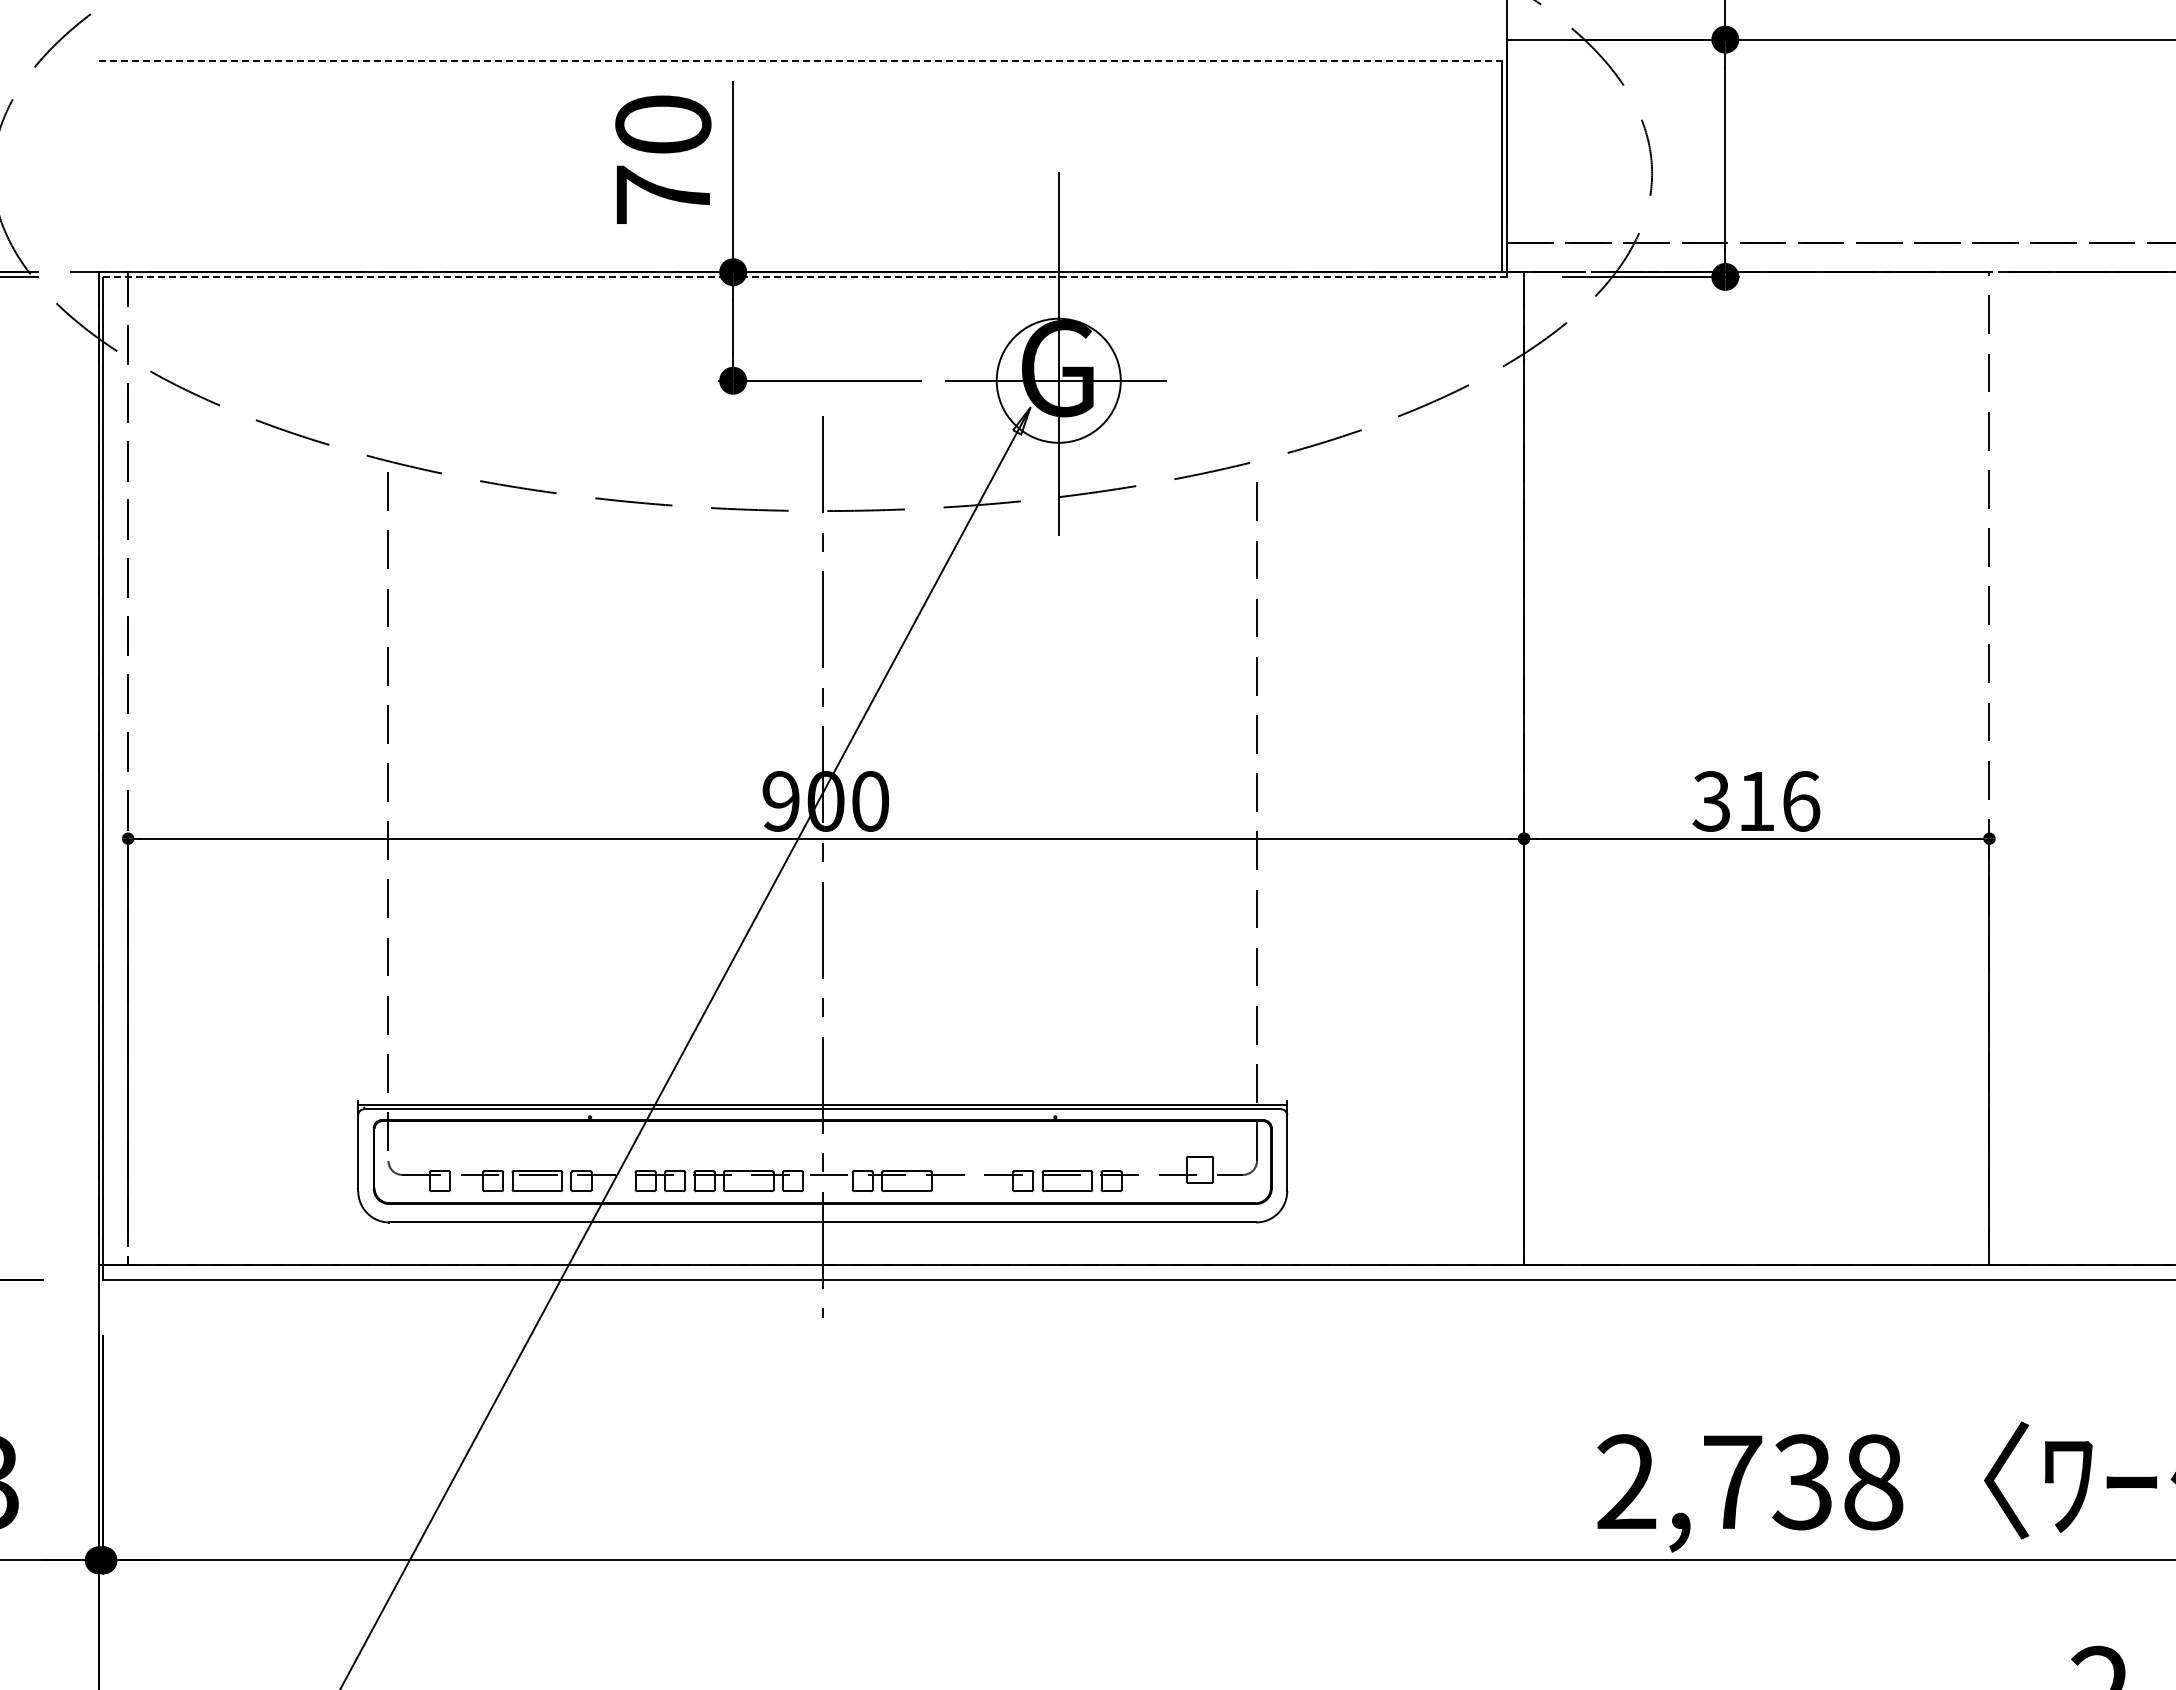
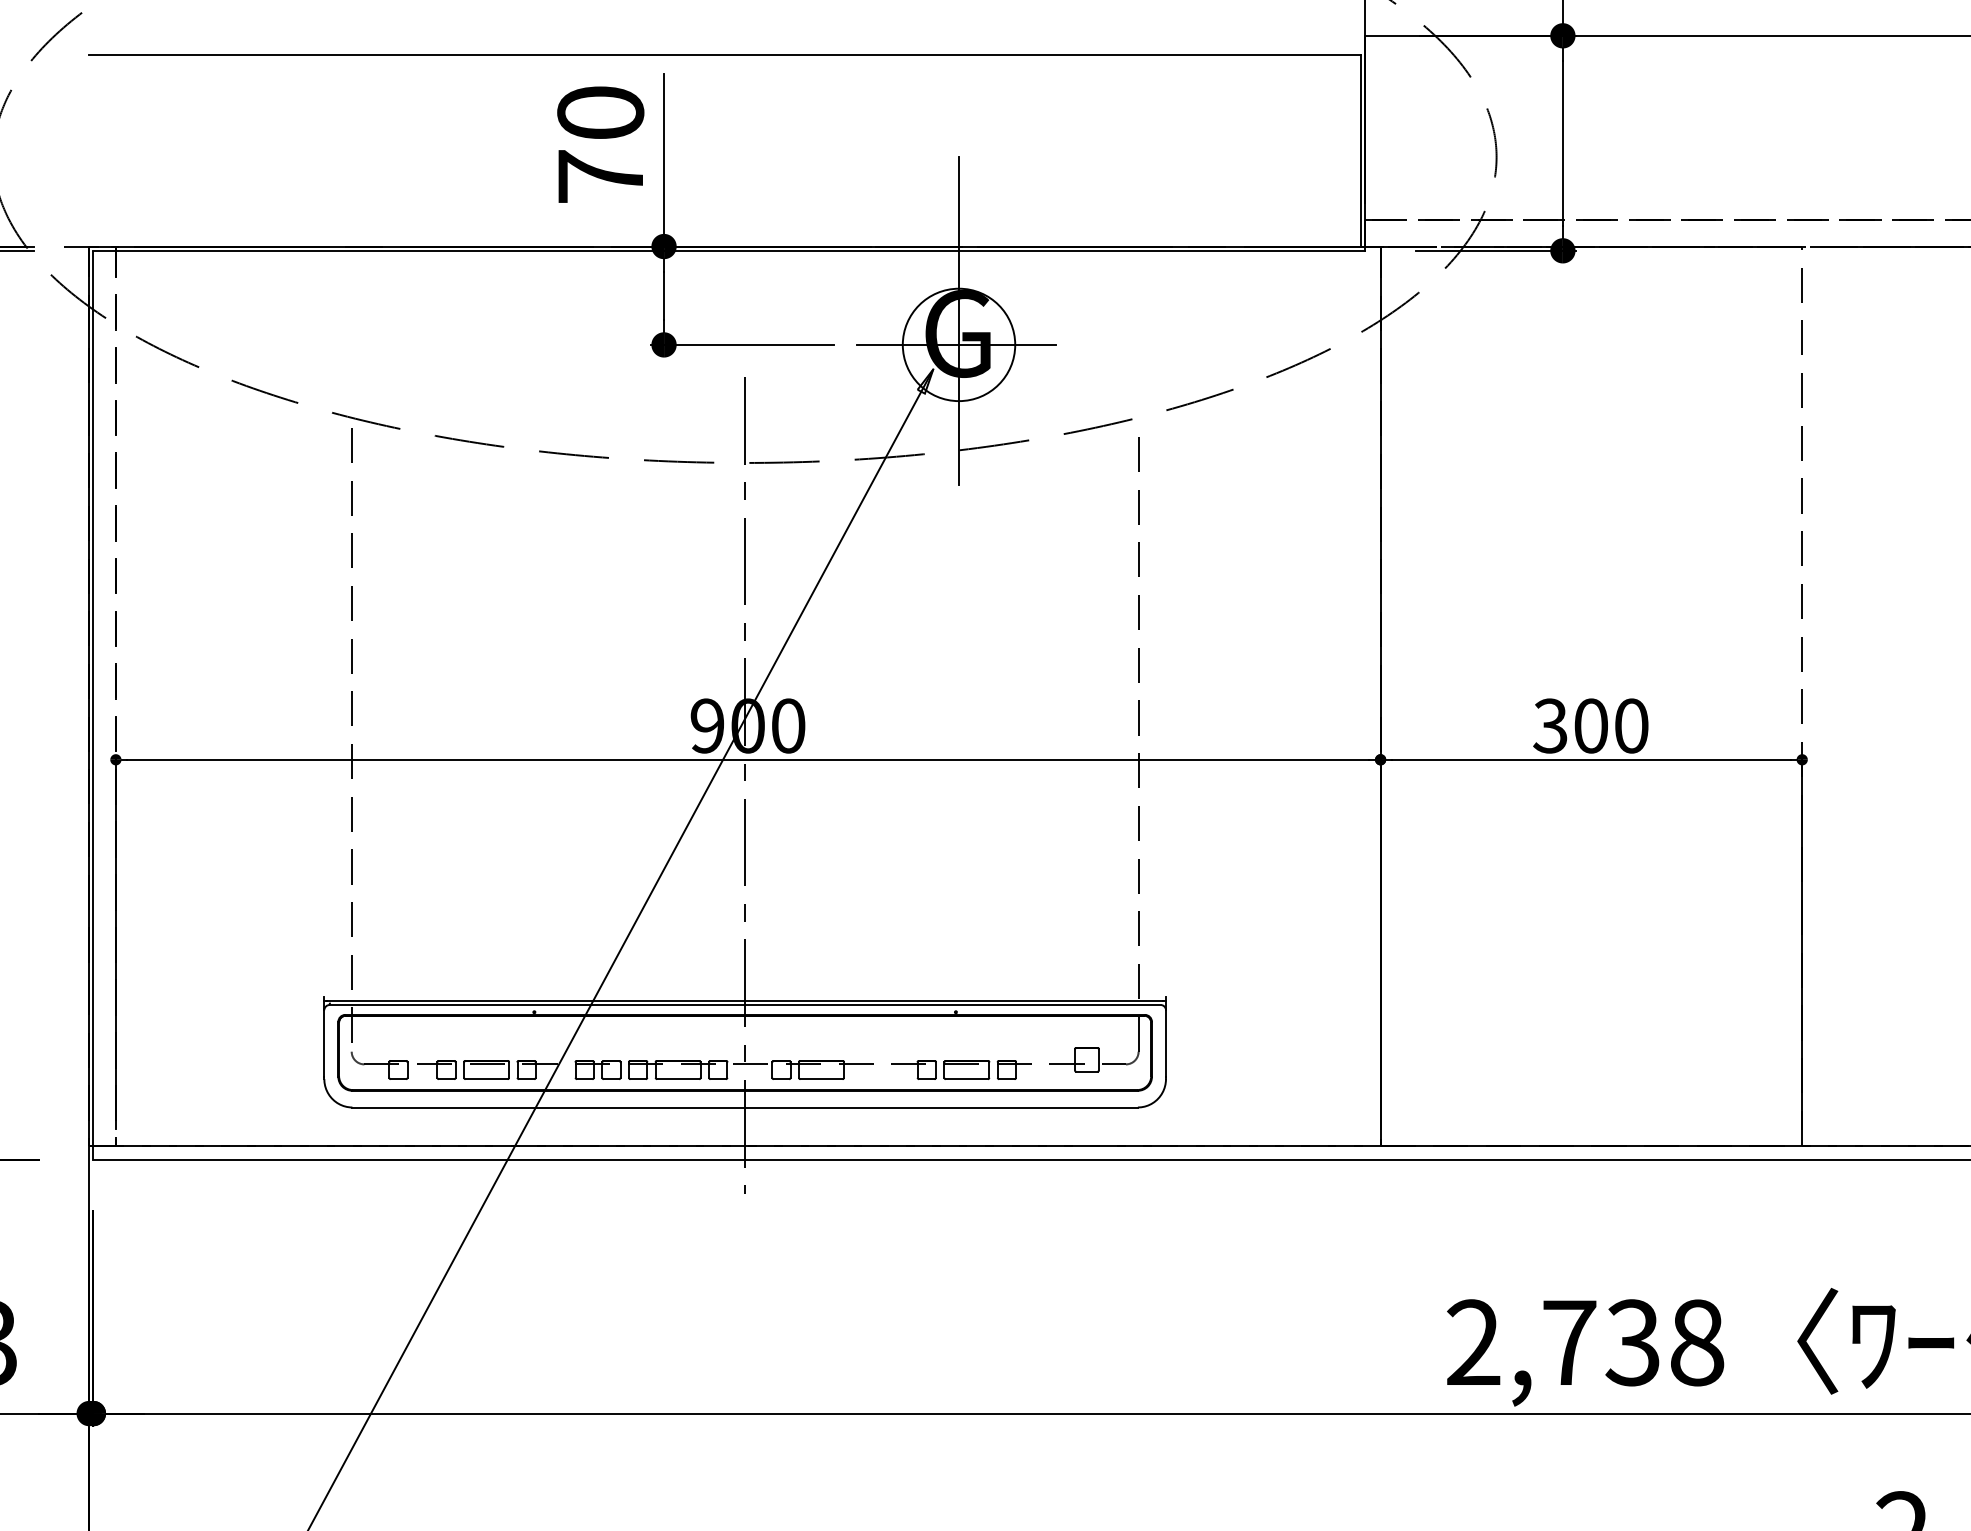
line: (800, 61) -> (725, 55), dashed -> solid
line: (805, 276) -> (729, 250), dashed -> solid
text: (1779, 801) -> (1611, 726), 316 -> 300

